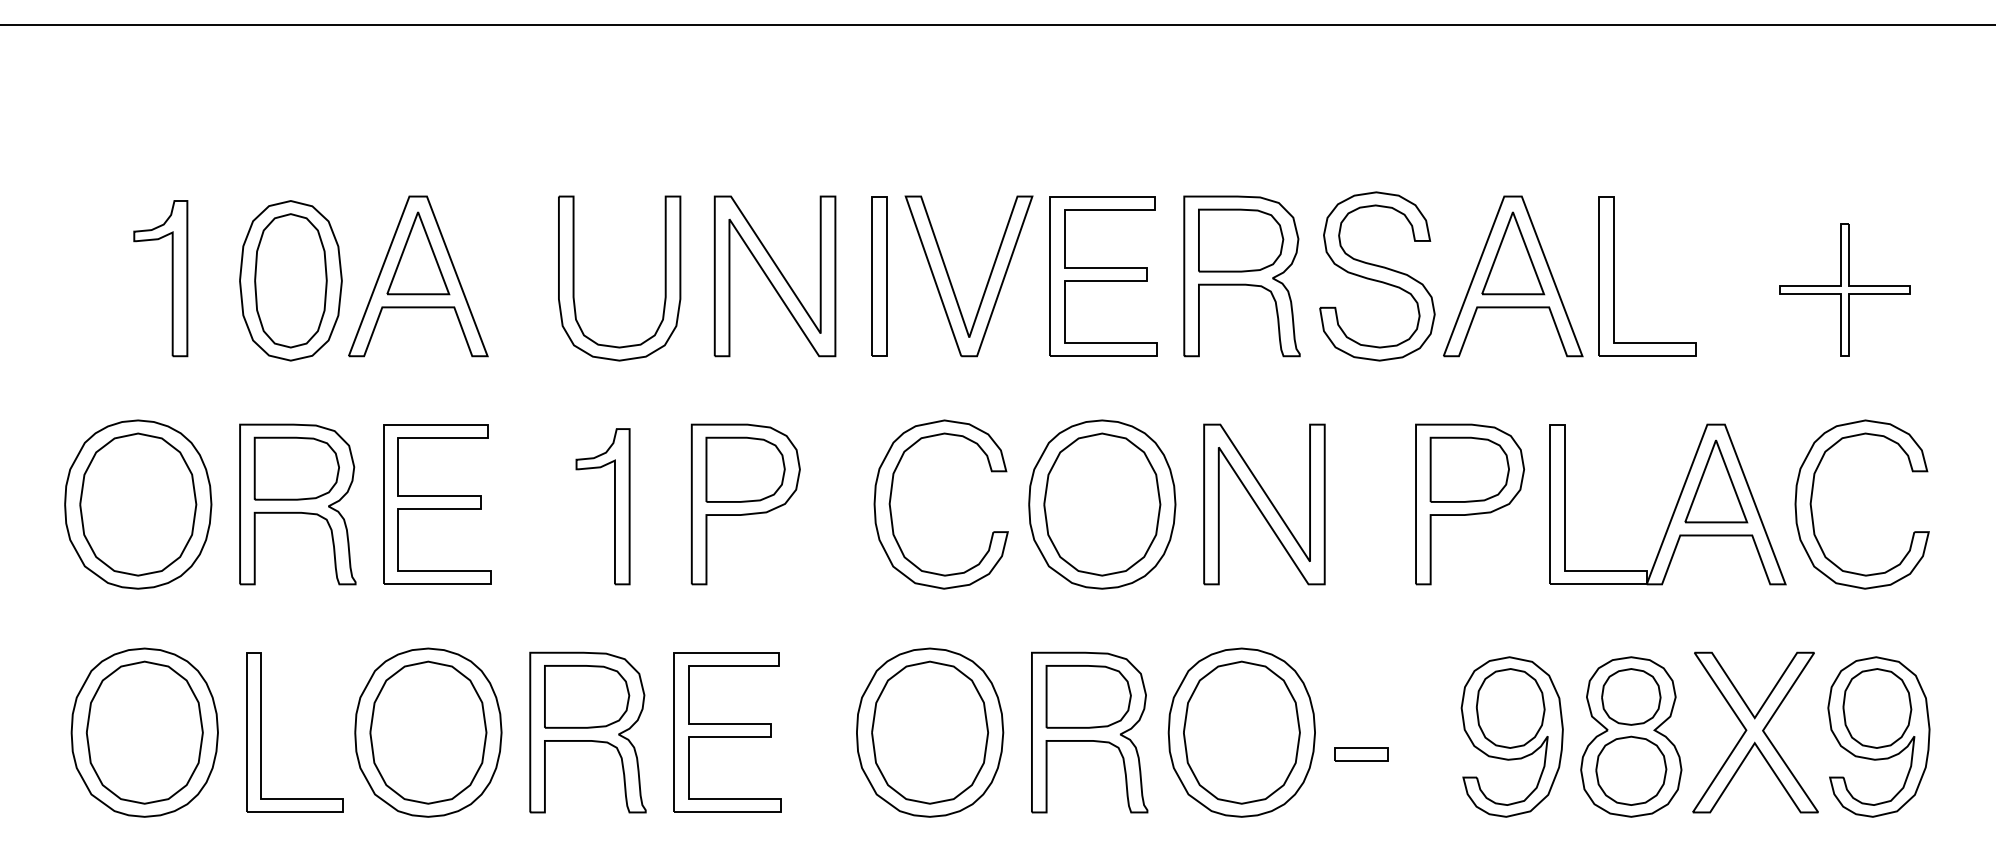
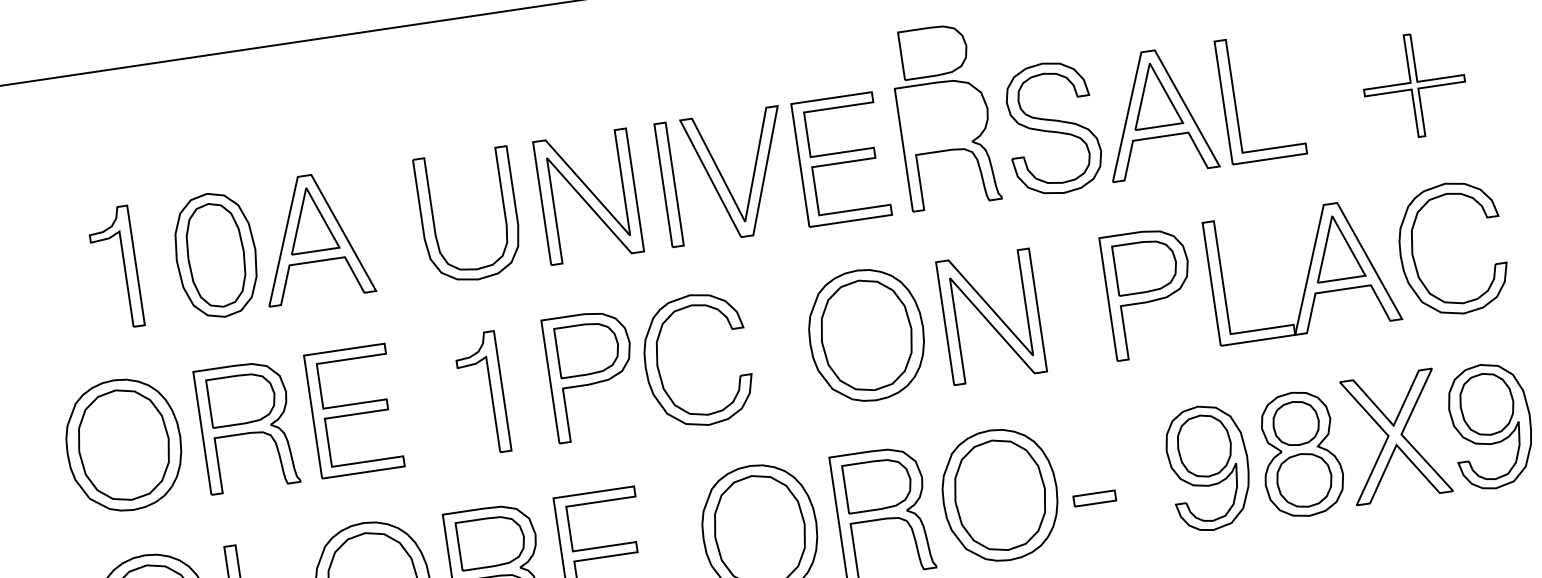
part: (1241, 240) -> (934, 51), moved
part: (891, 508) -> (659, 369), moved

